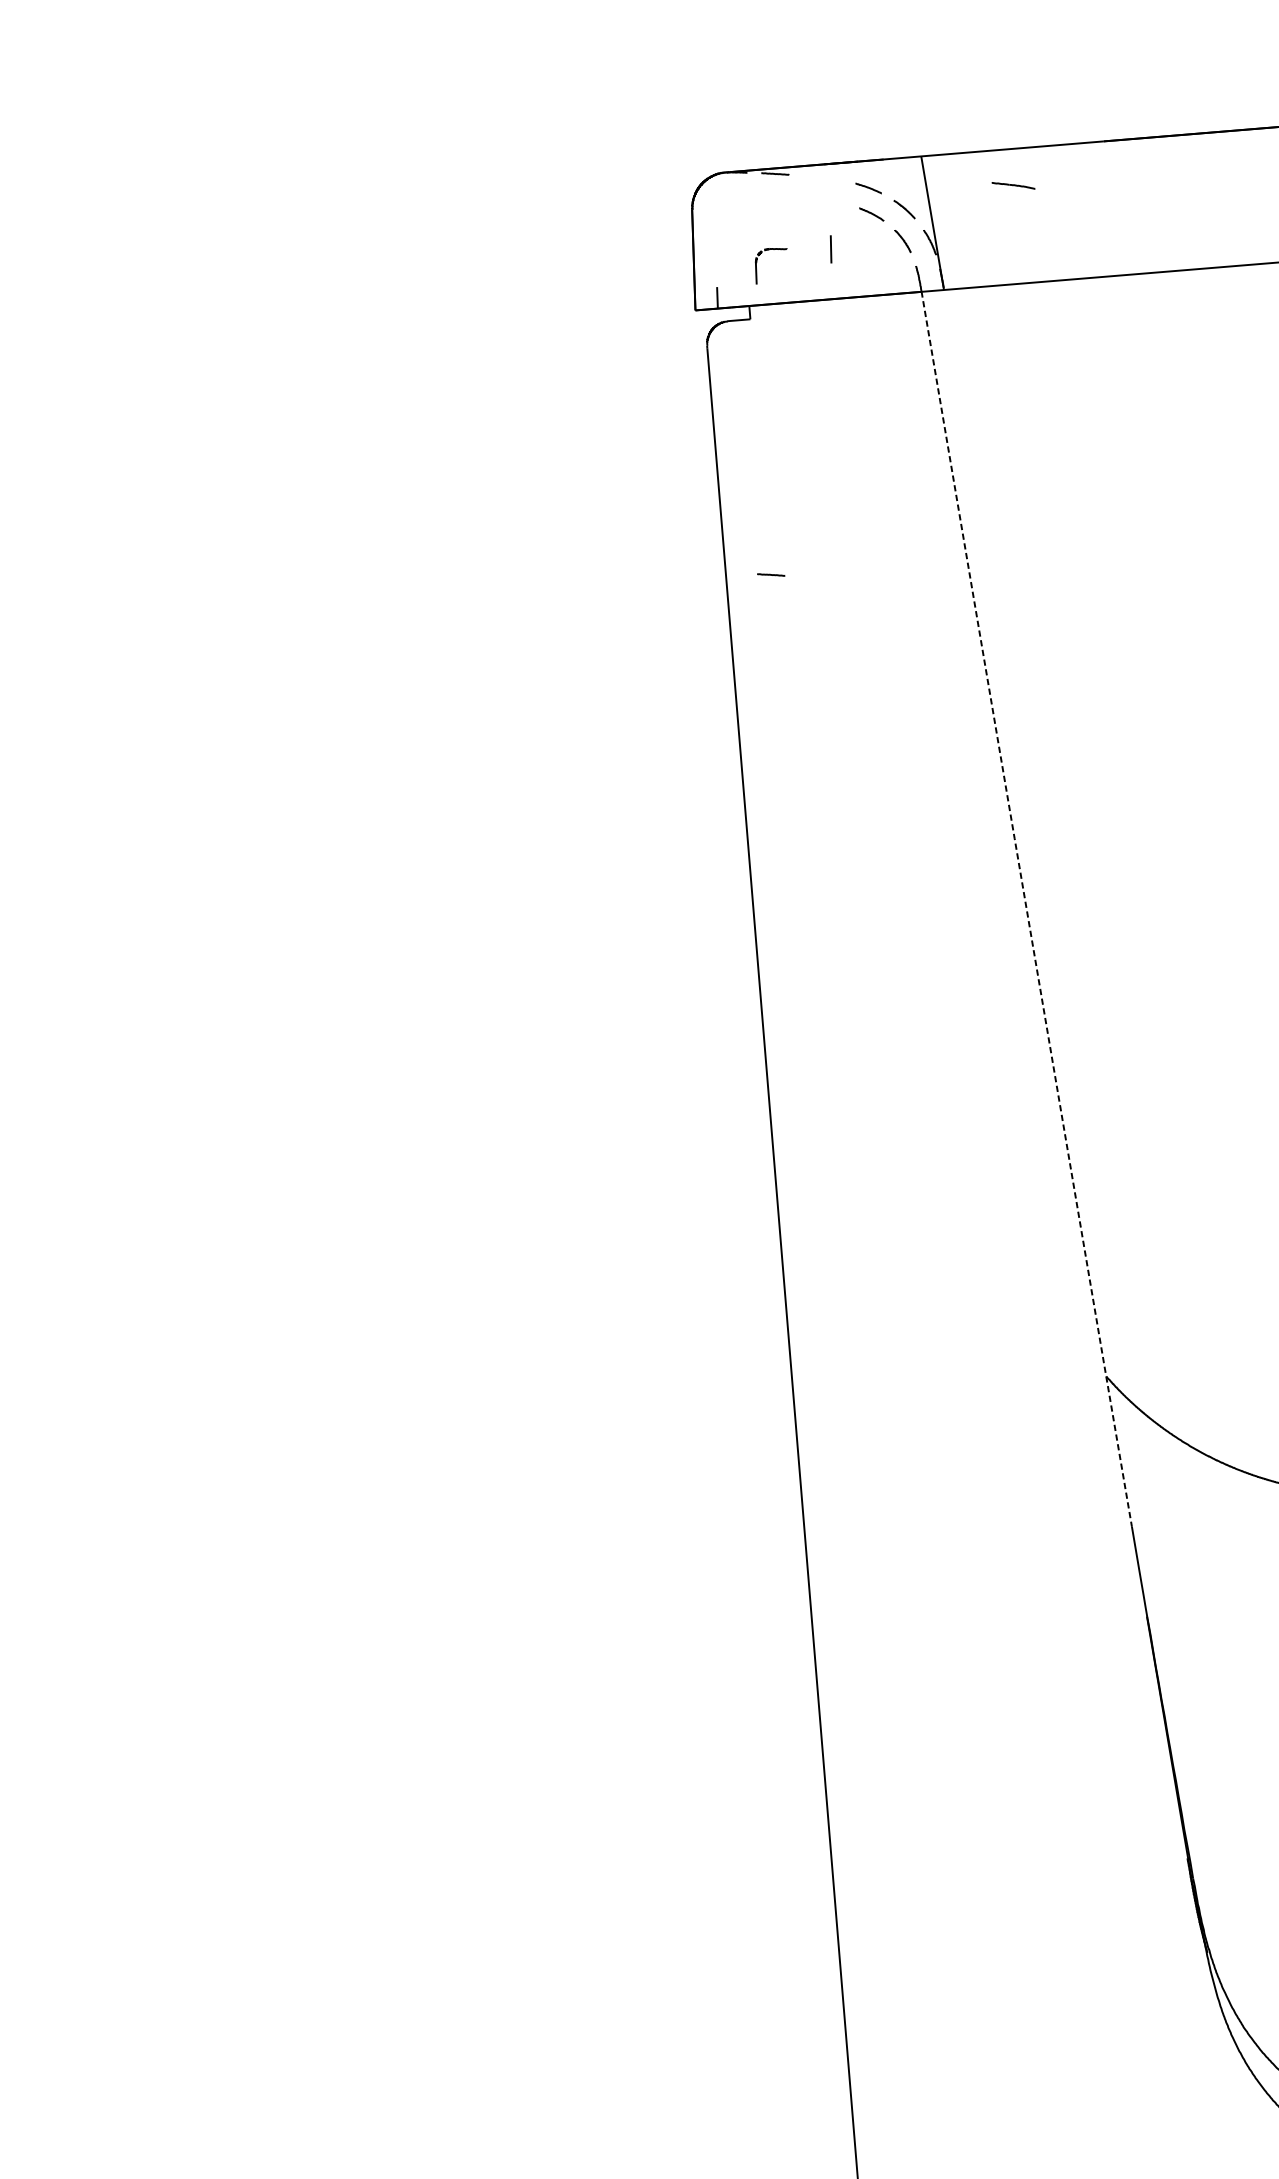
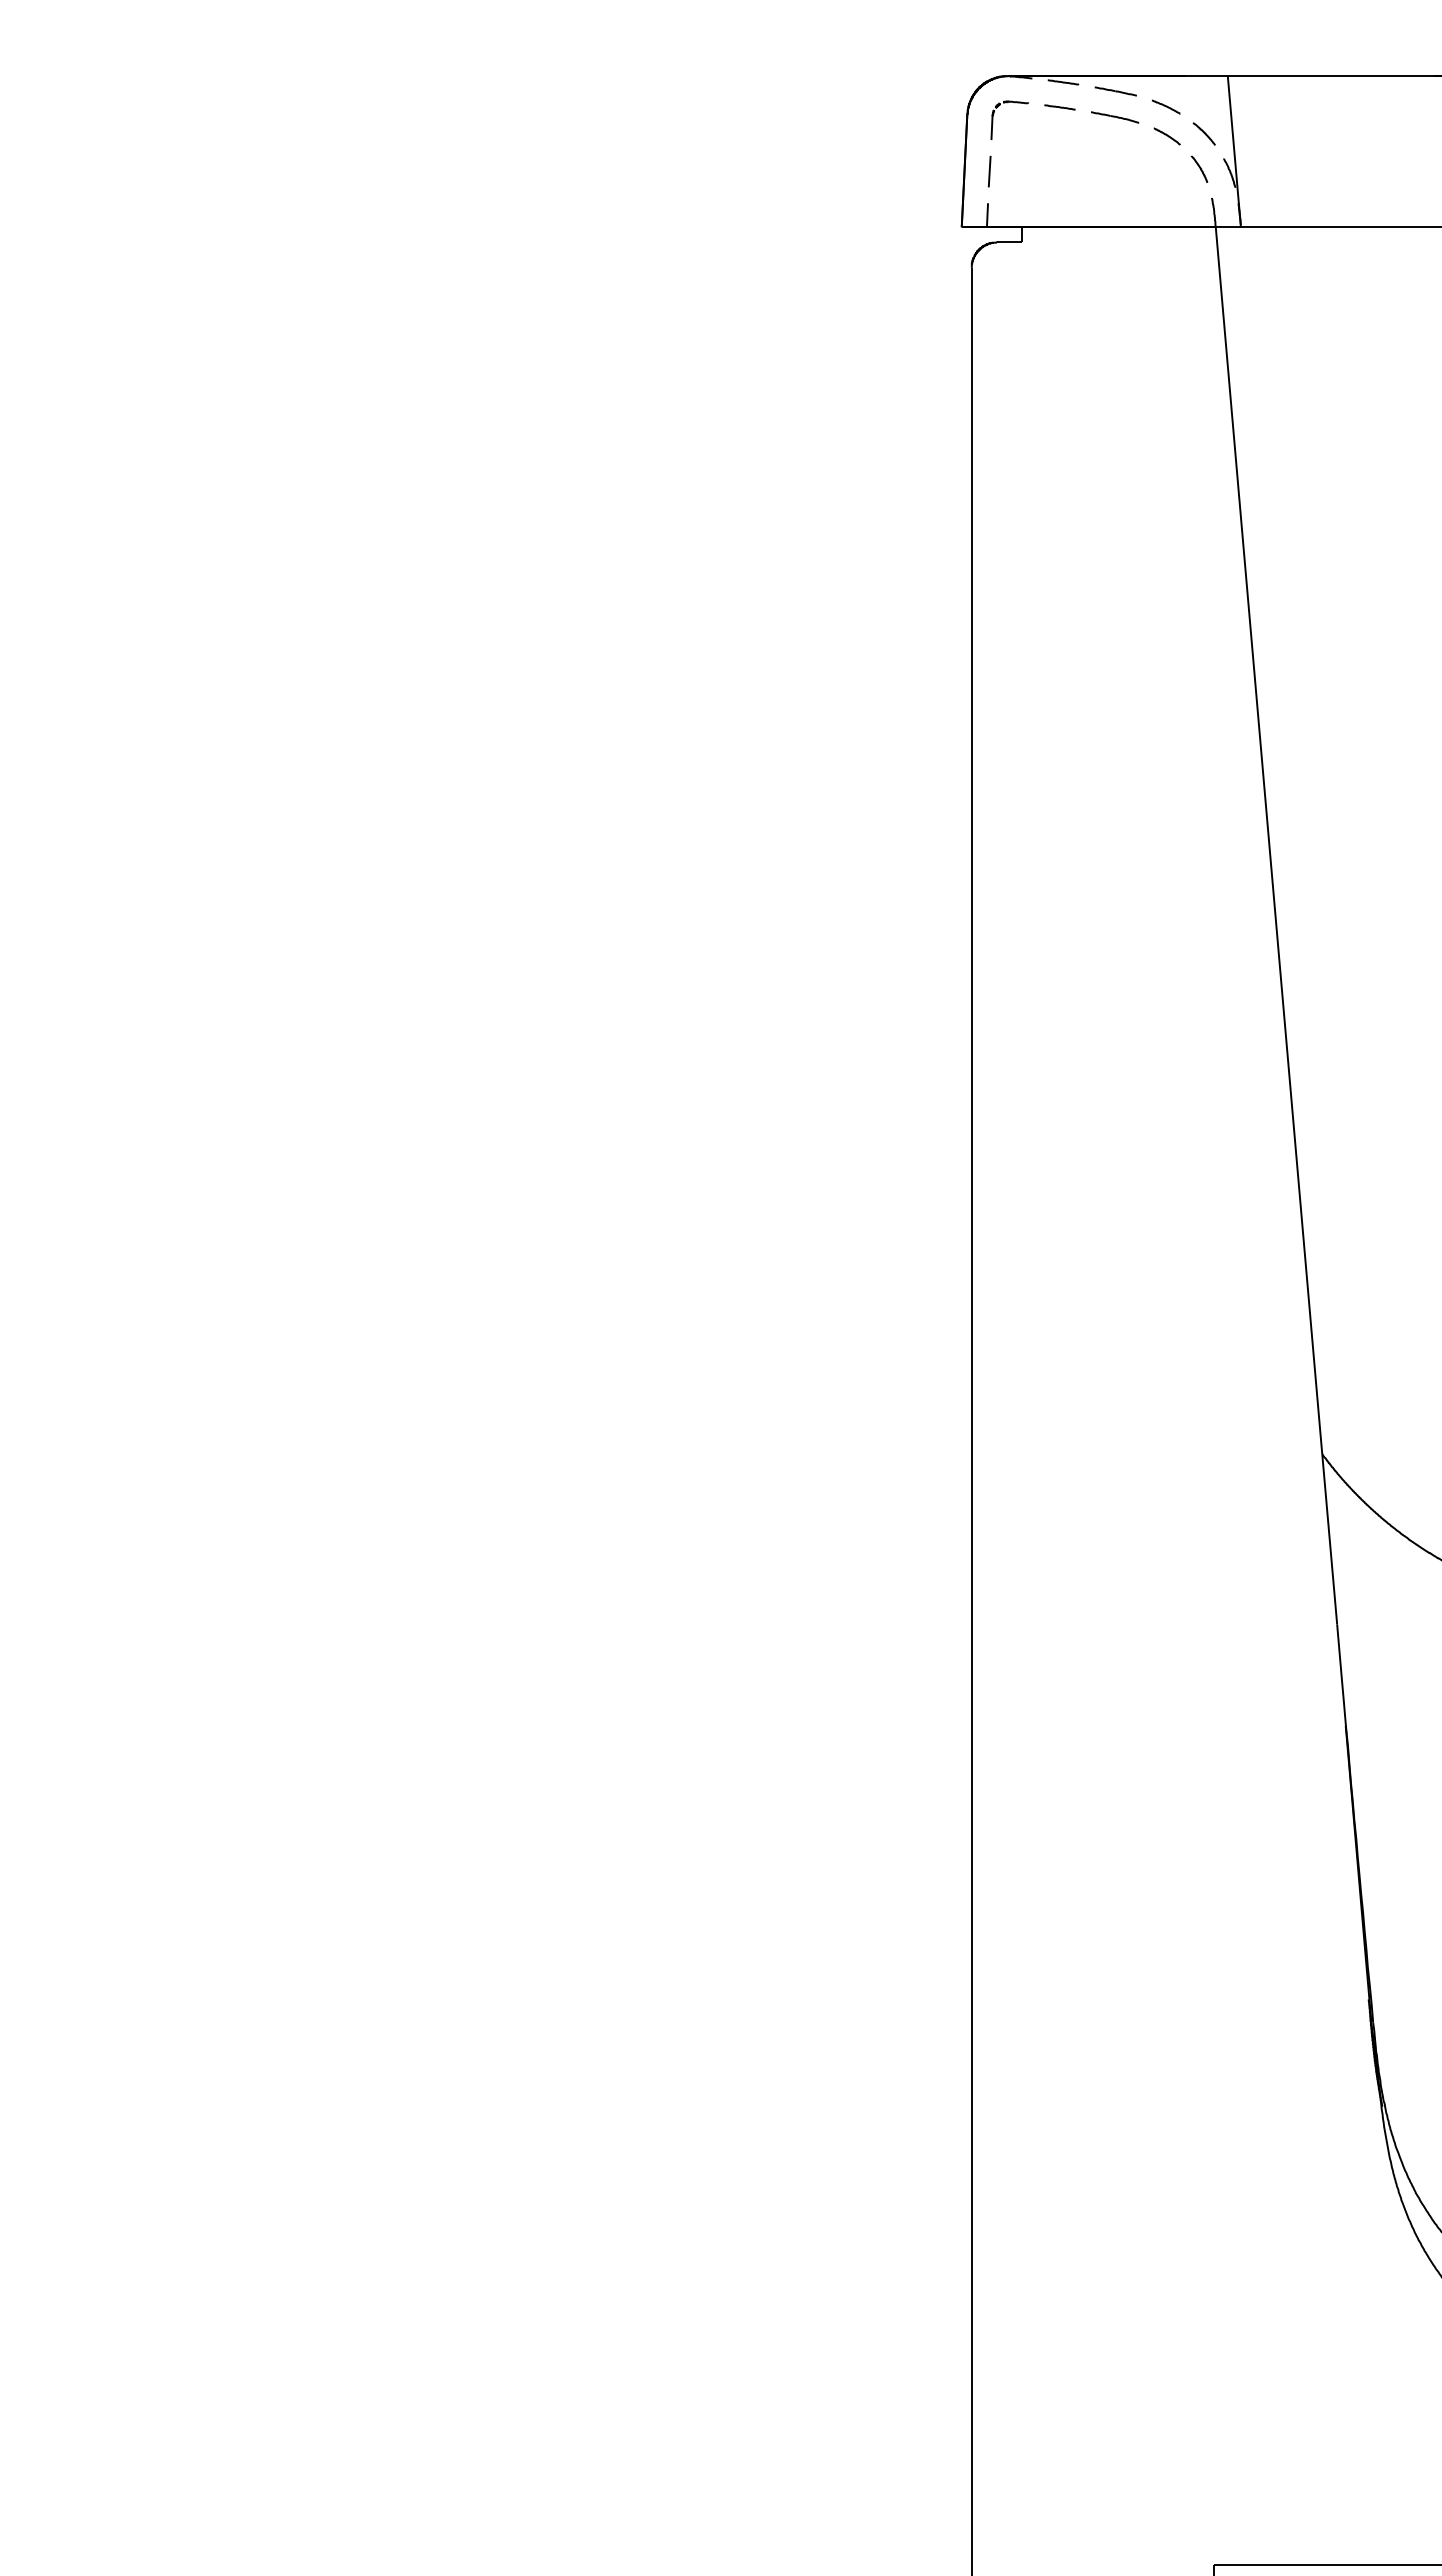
line: (822, 178) -> (1115, 91), added
line: (1013, 185) -> (1115, 117), moved
line: (830, 249) -> (989, 171), moved
part: (757, 266) -> (993, 119), moved
line: (770, 575) -> (1059, 107), moved
line: (1026, 908) -> (1276, 925), dashed -> solid

